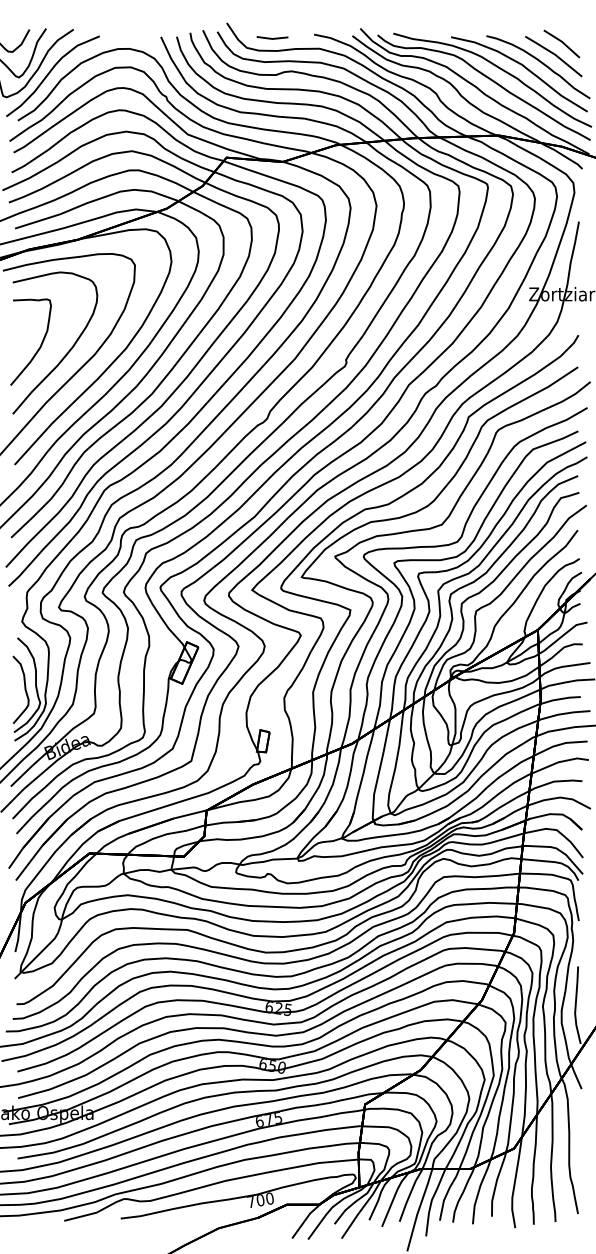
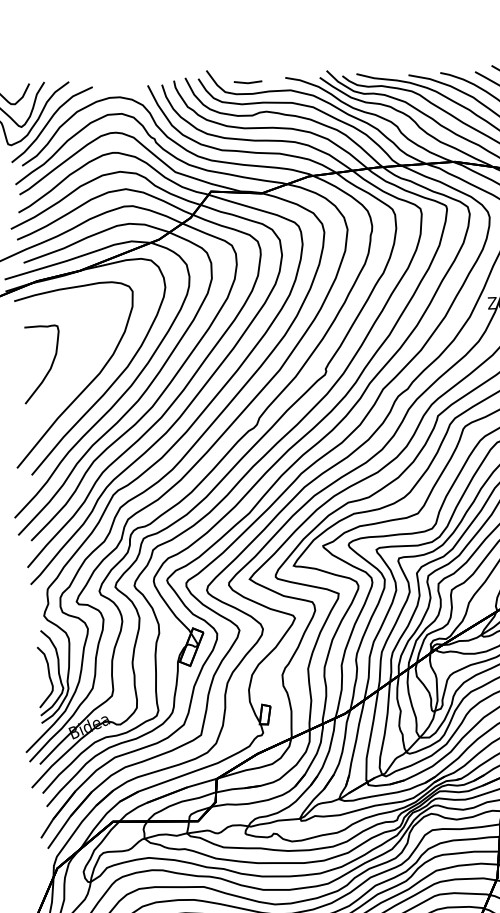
curve: (68, 350) -> (76, 370), removed

